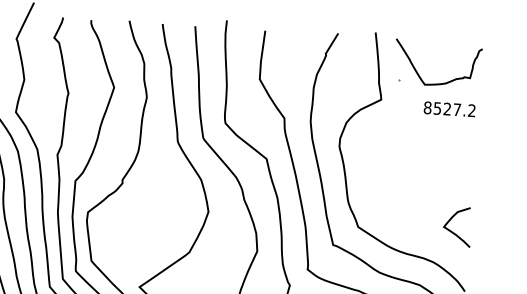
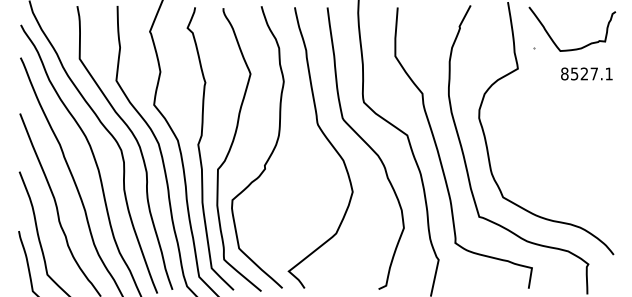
text: (471, 110) -> (608, 73), 8527.2 -> 8527.1
curve: (454, 232) -> (599, 196), removed

